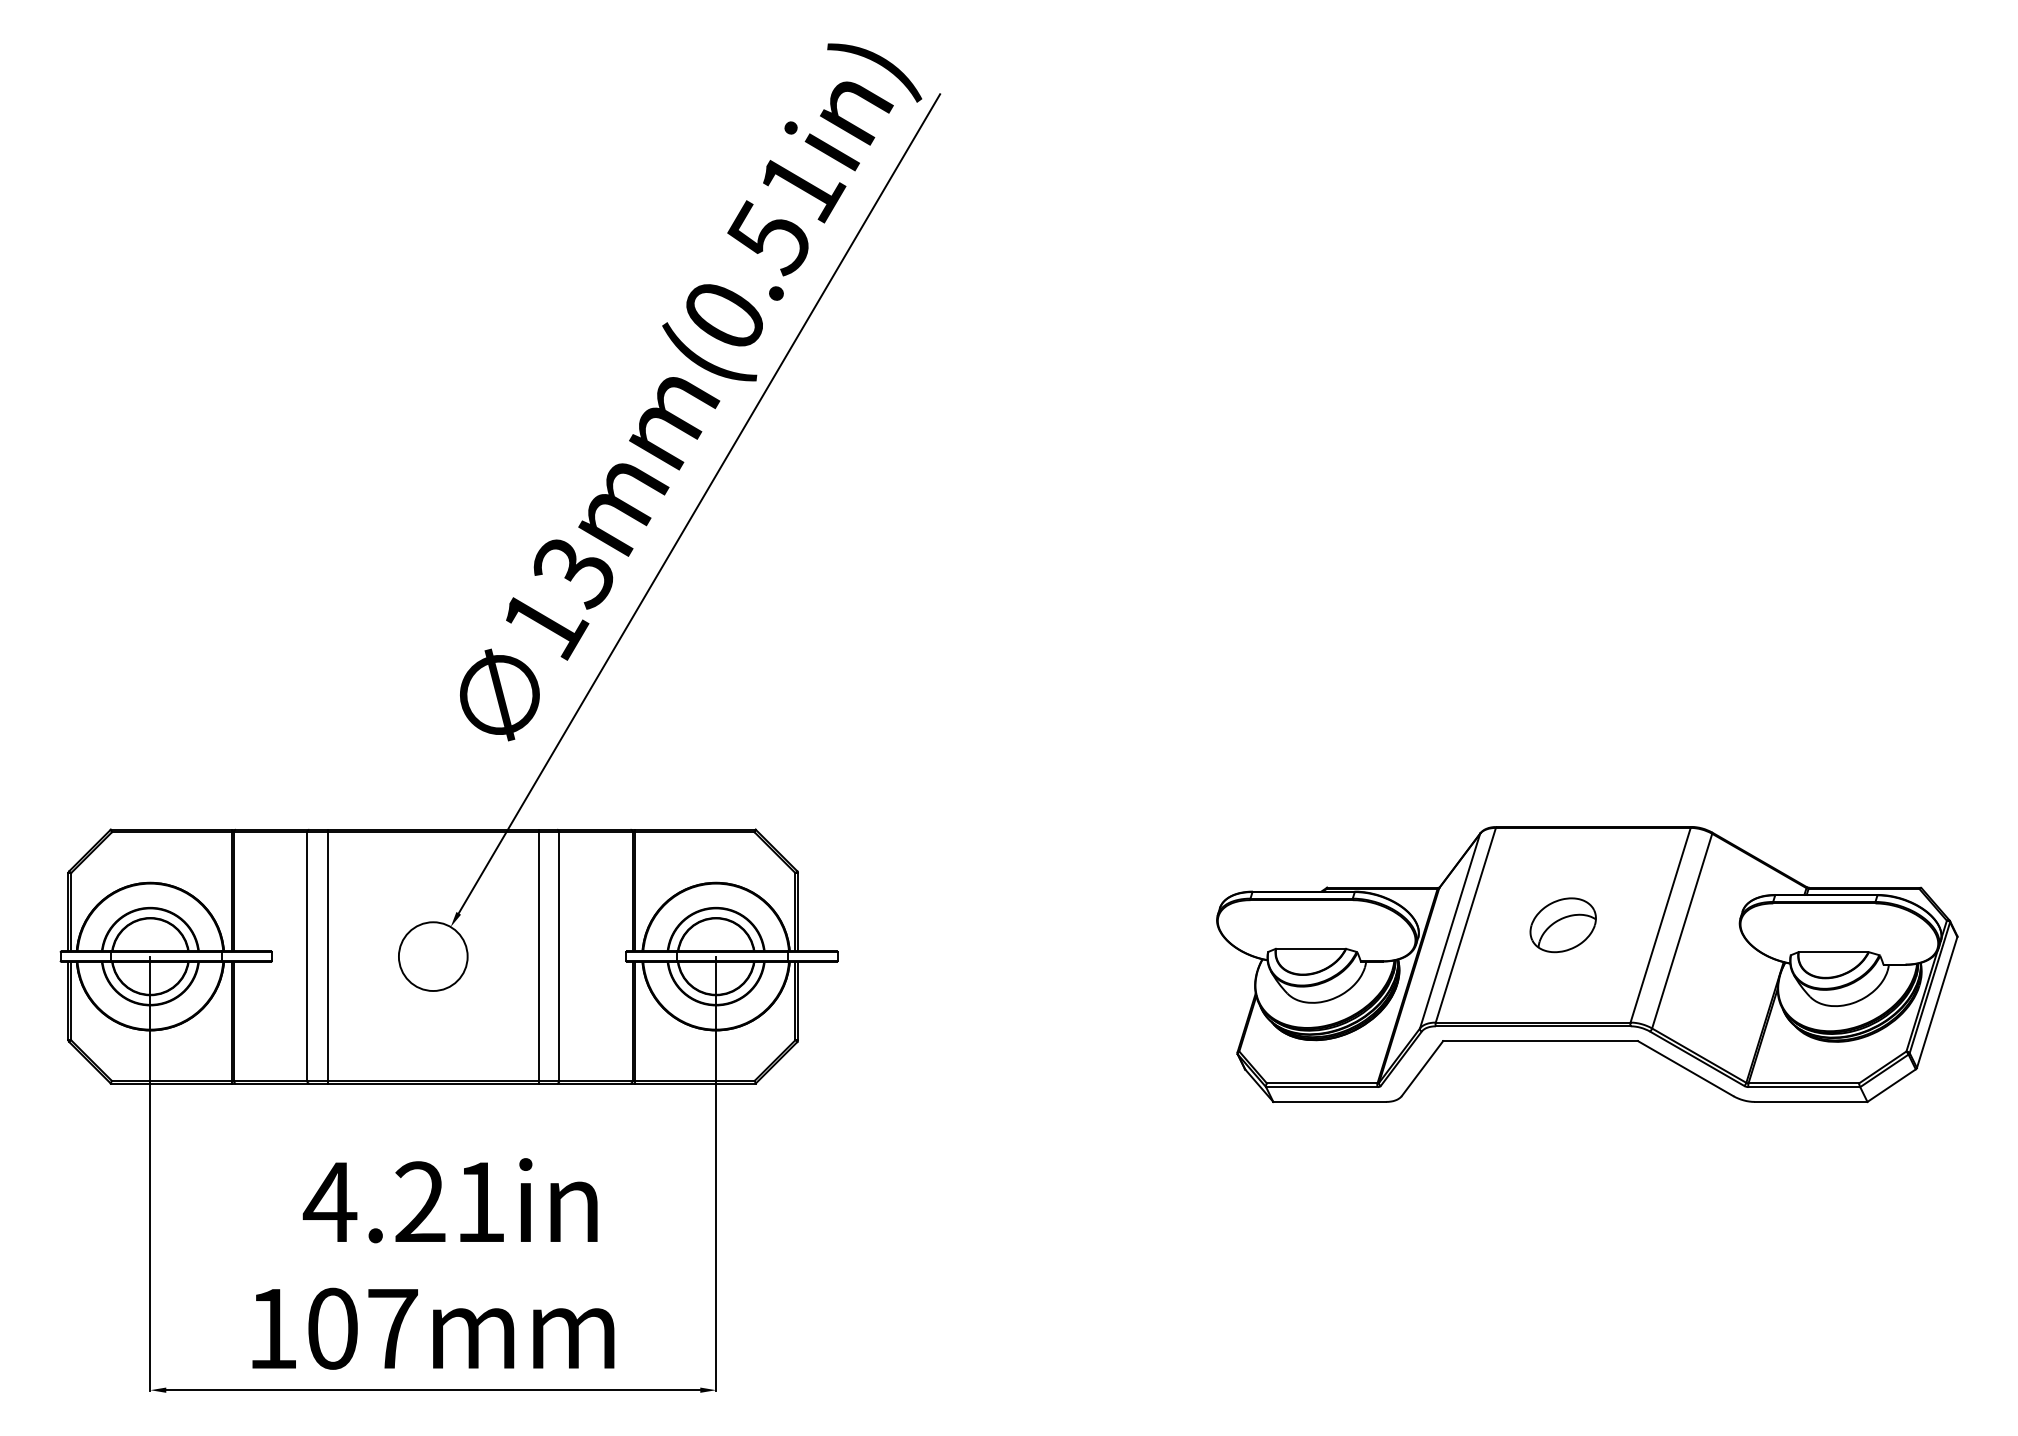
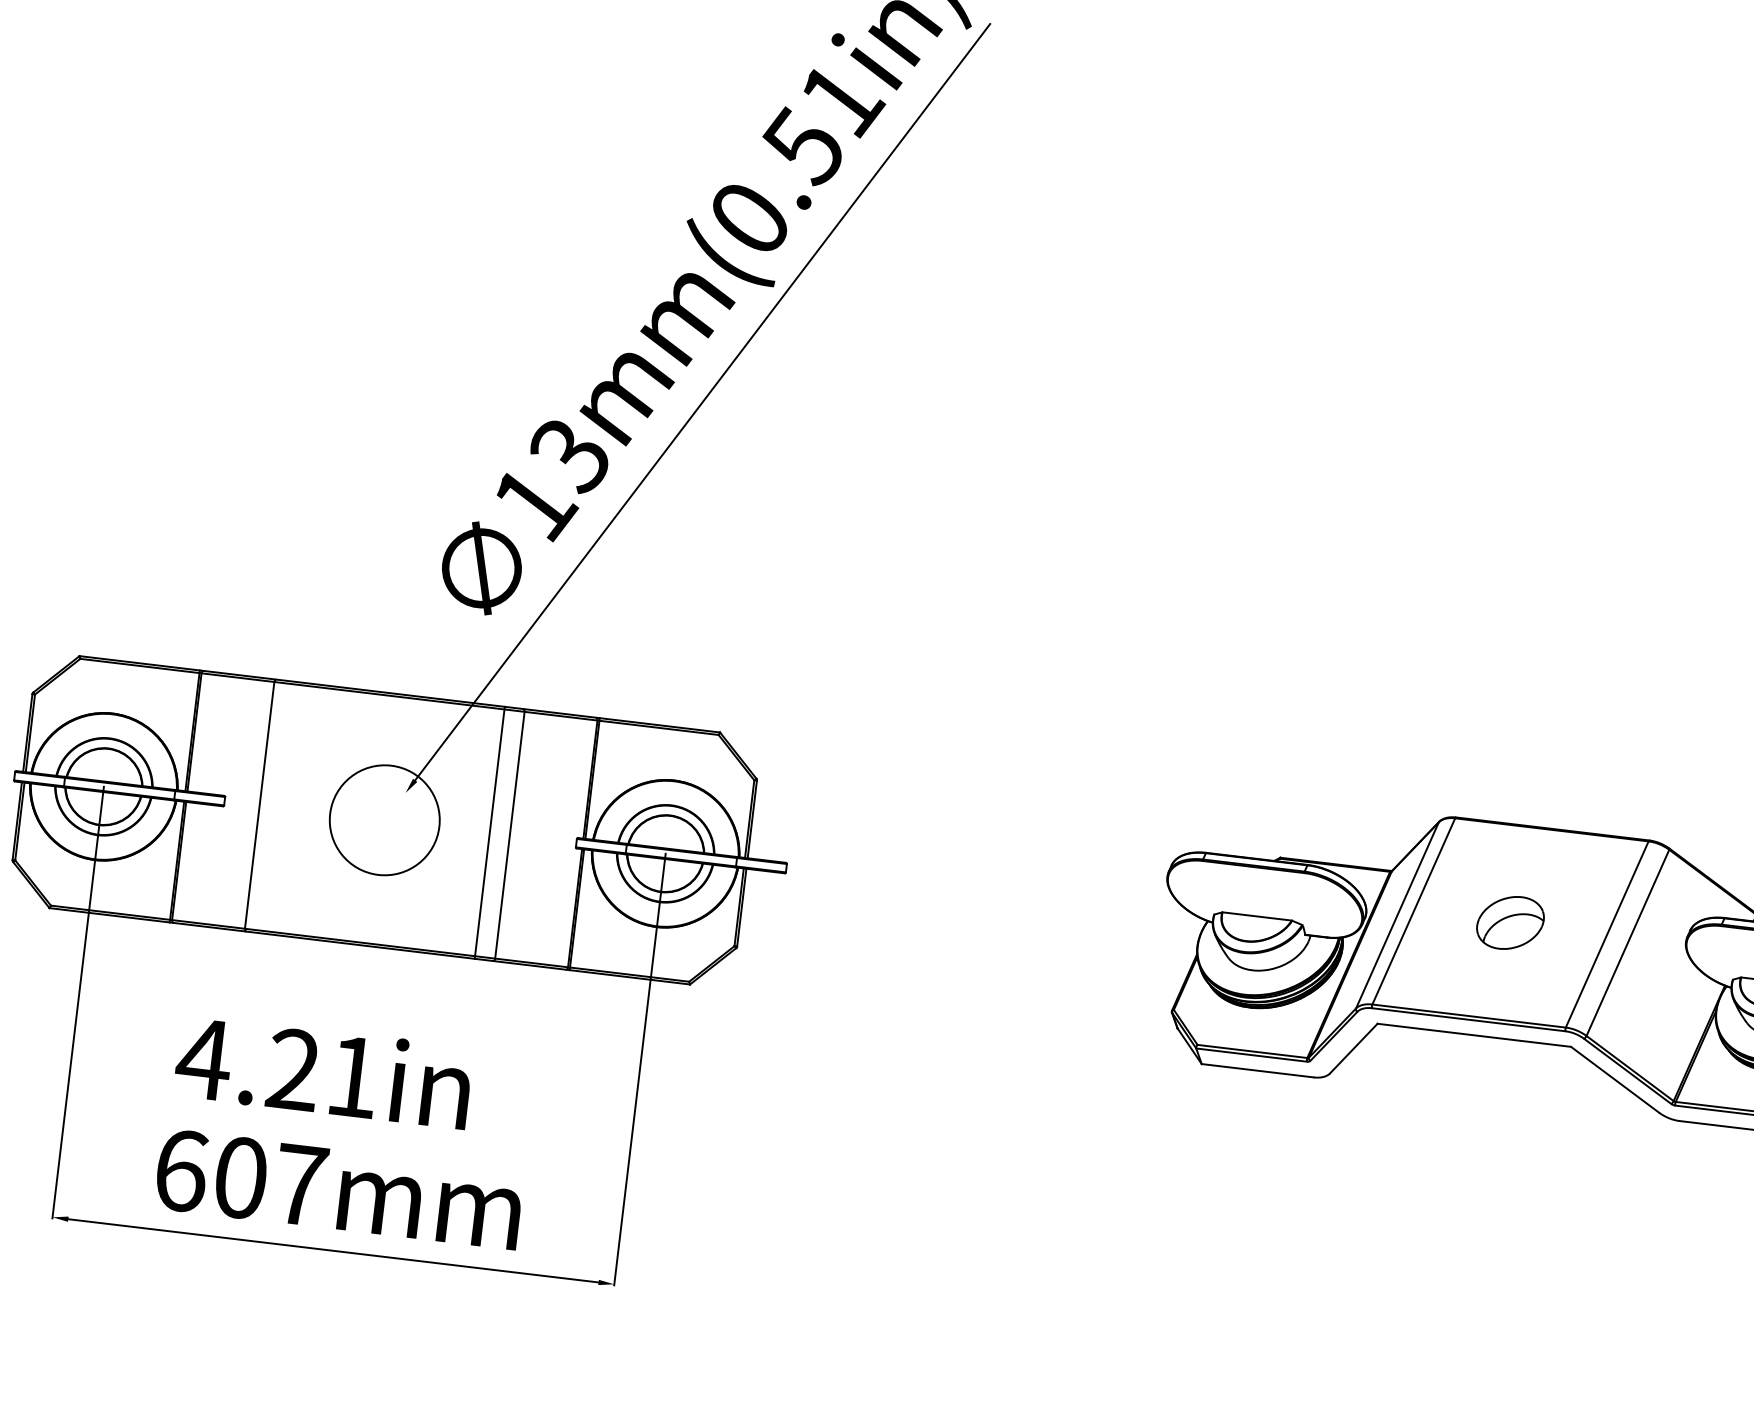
line: (327, 956) -> (279, 807), removed
circle: (432, 956) -> (384, 820), size x1.6
text: (449, 1200) -> (322, 1071), moved
text: (273, 1328) -> (182, 1170), 107mm -> 607mm

